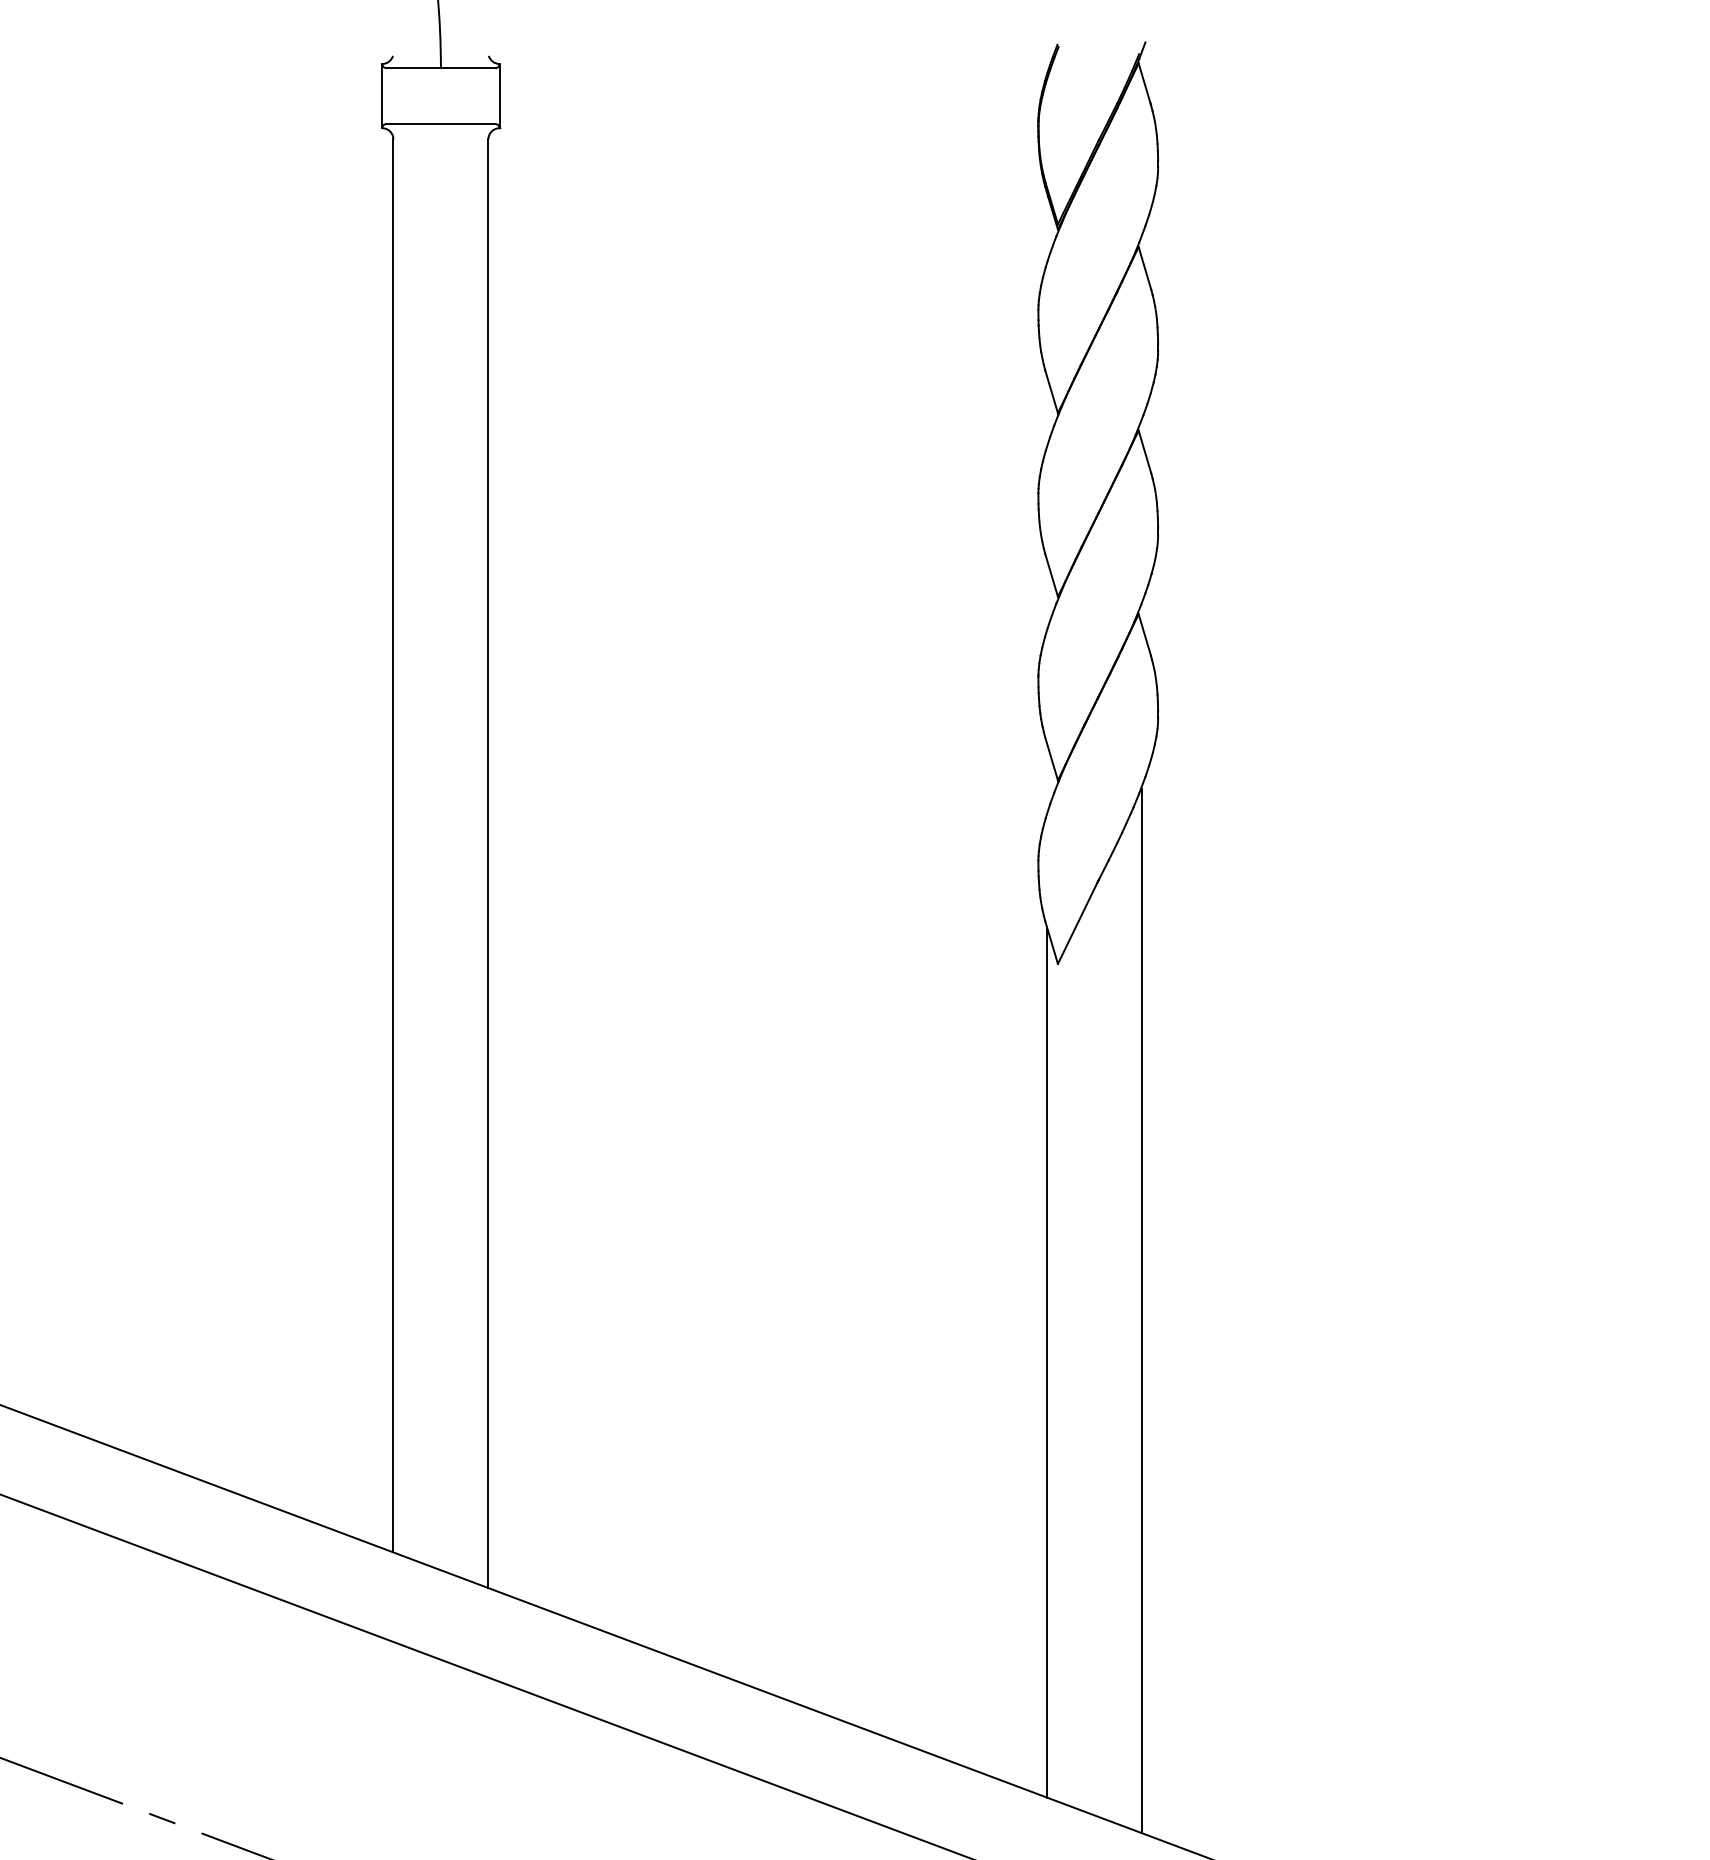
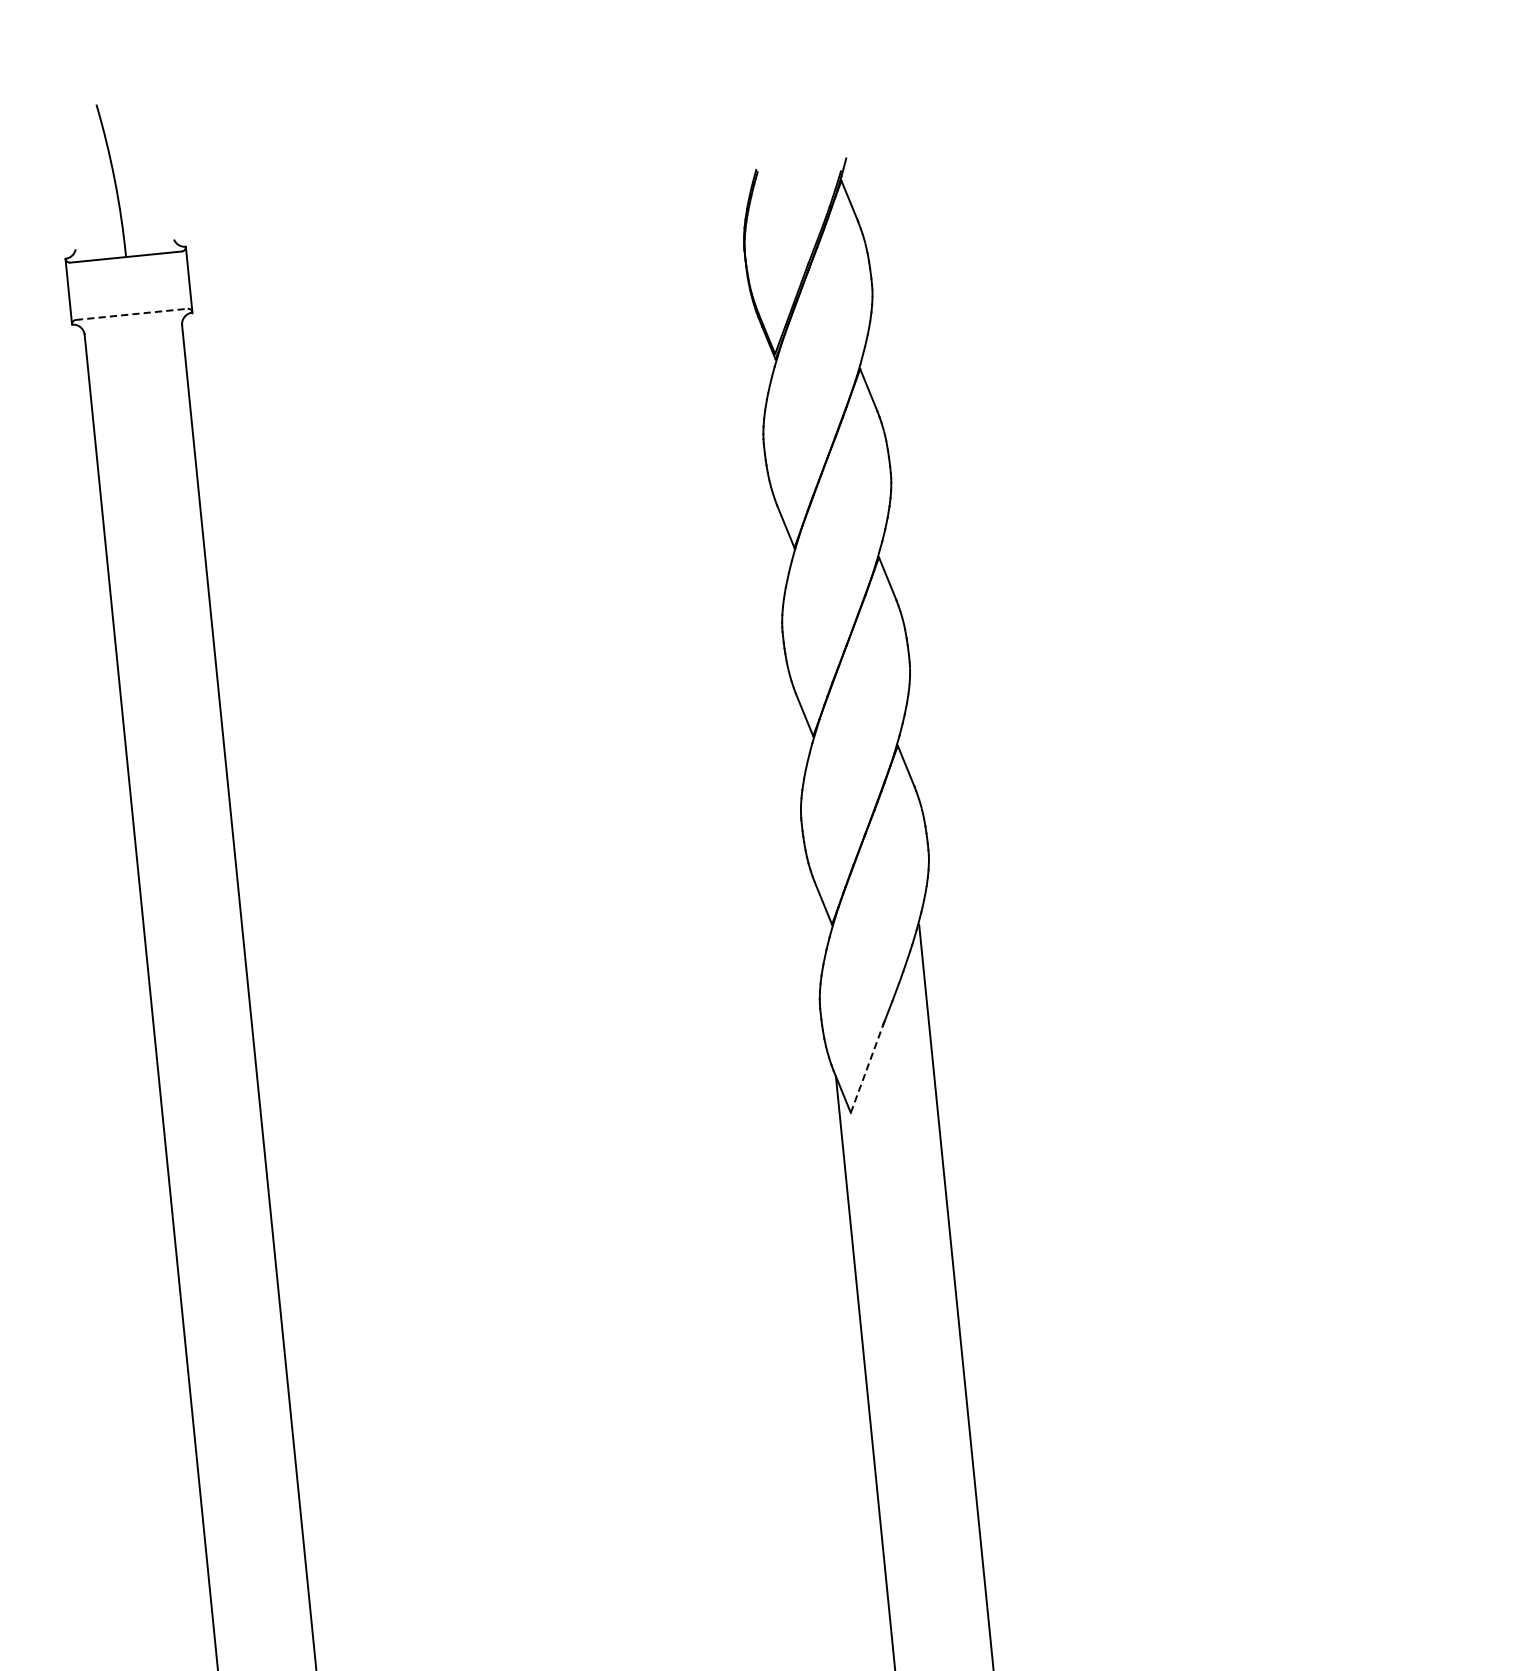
line: (441, 124) -> (132, 314), solid -> dashed
line: (1078, 922) -> (867, 1068), solid -> dashed

